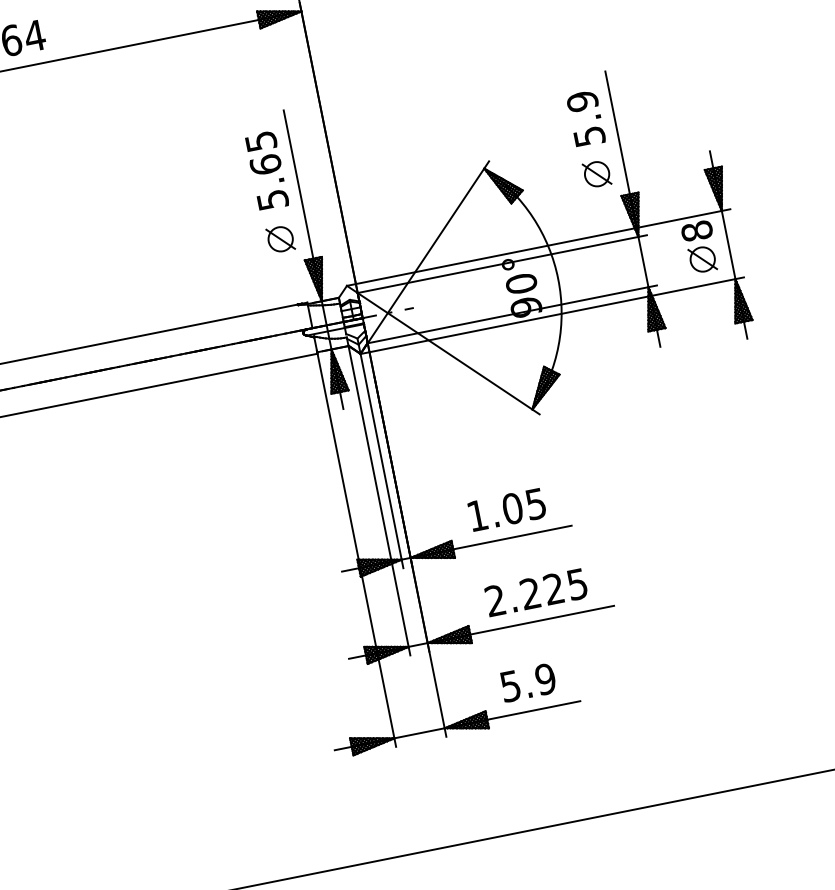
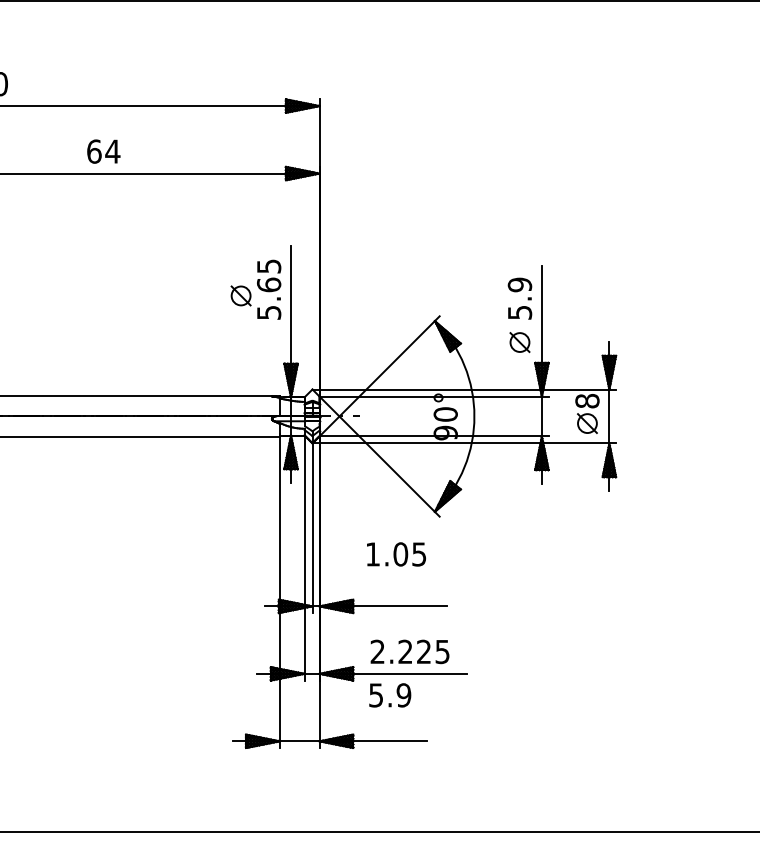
part: (279, 238) -> (240, 295), moved
text: (507, 509) -> (396, 554), moved
text: (528, 682) -> (390, 695), moved

